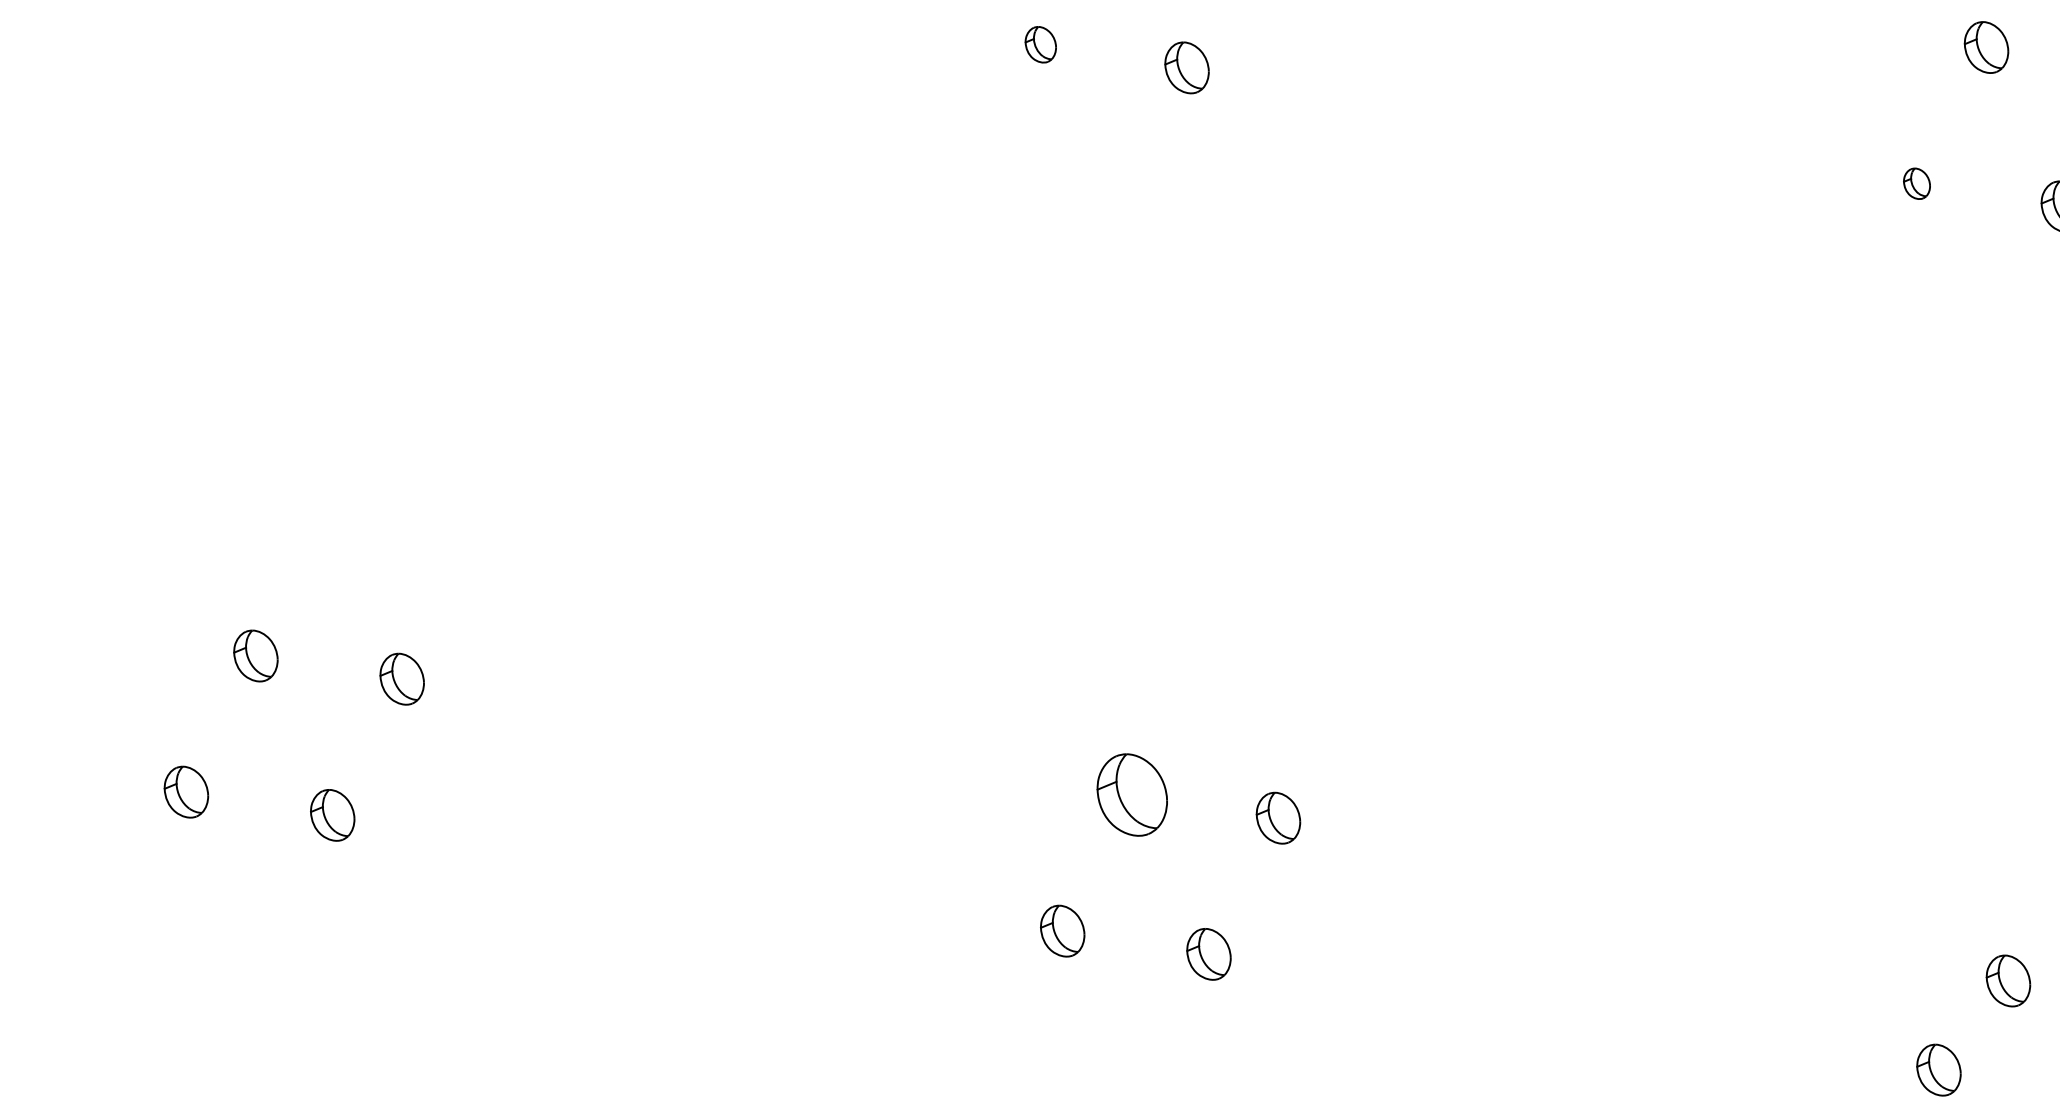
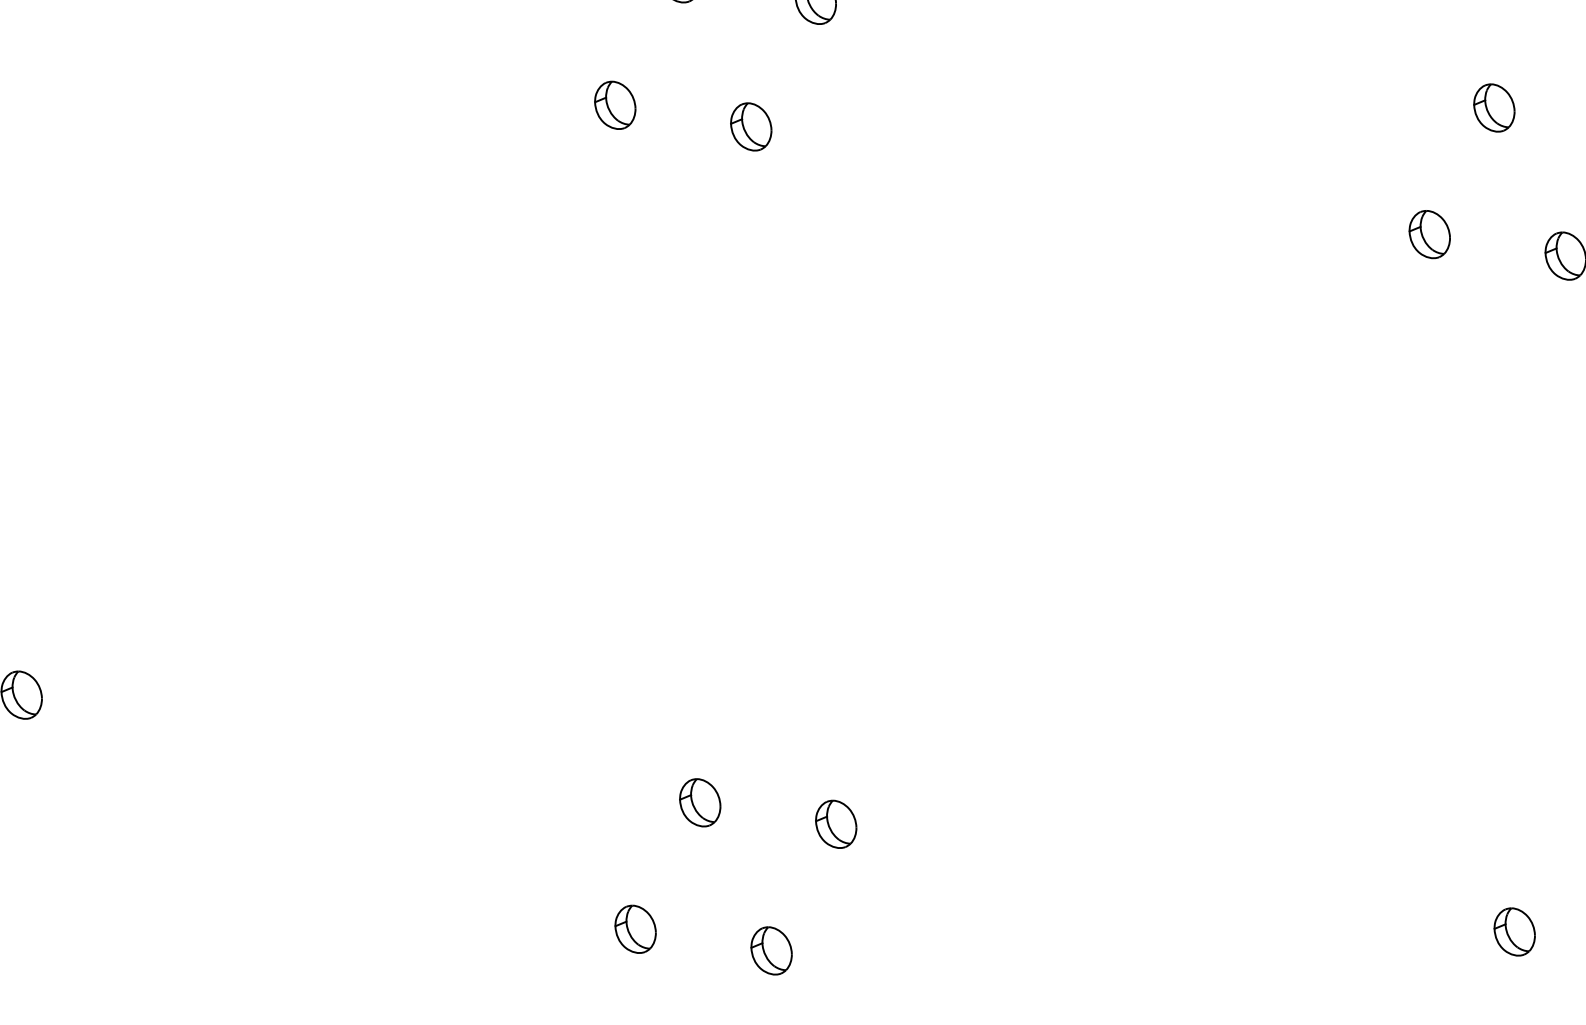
part: (1040, 44) -> (615, 105), size x1.43
part: (1916, 183) -> (1429, 234), size x1.67
part: (1131, 794) -> (699, 802), size x0.62
part: (2008, 980) -> (1514, 931), moved

